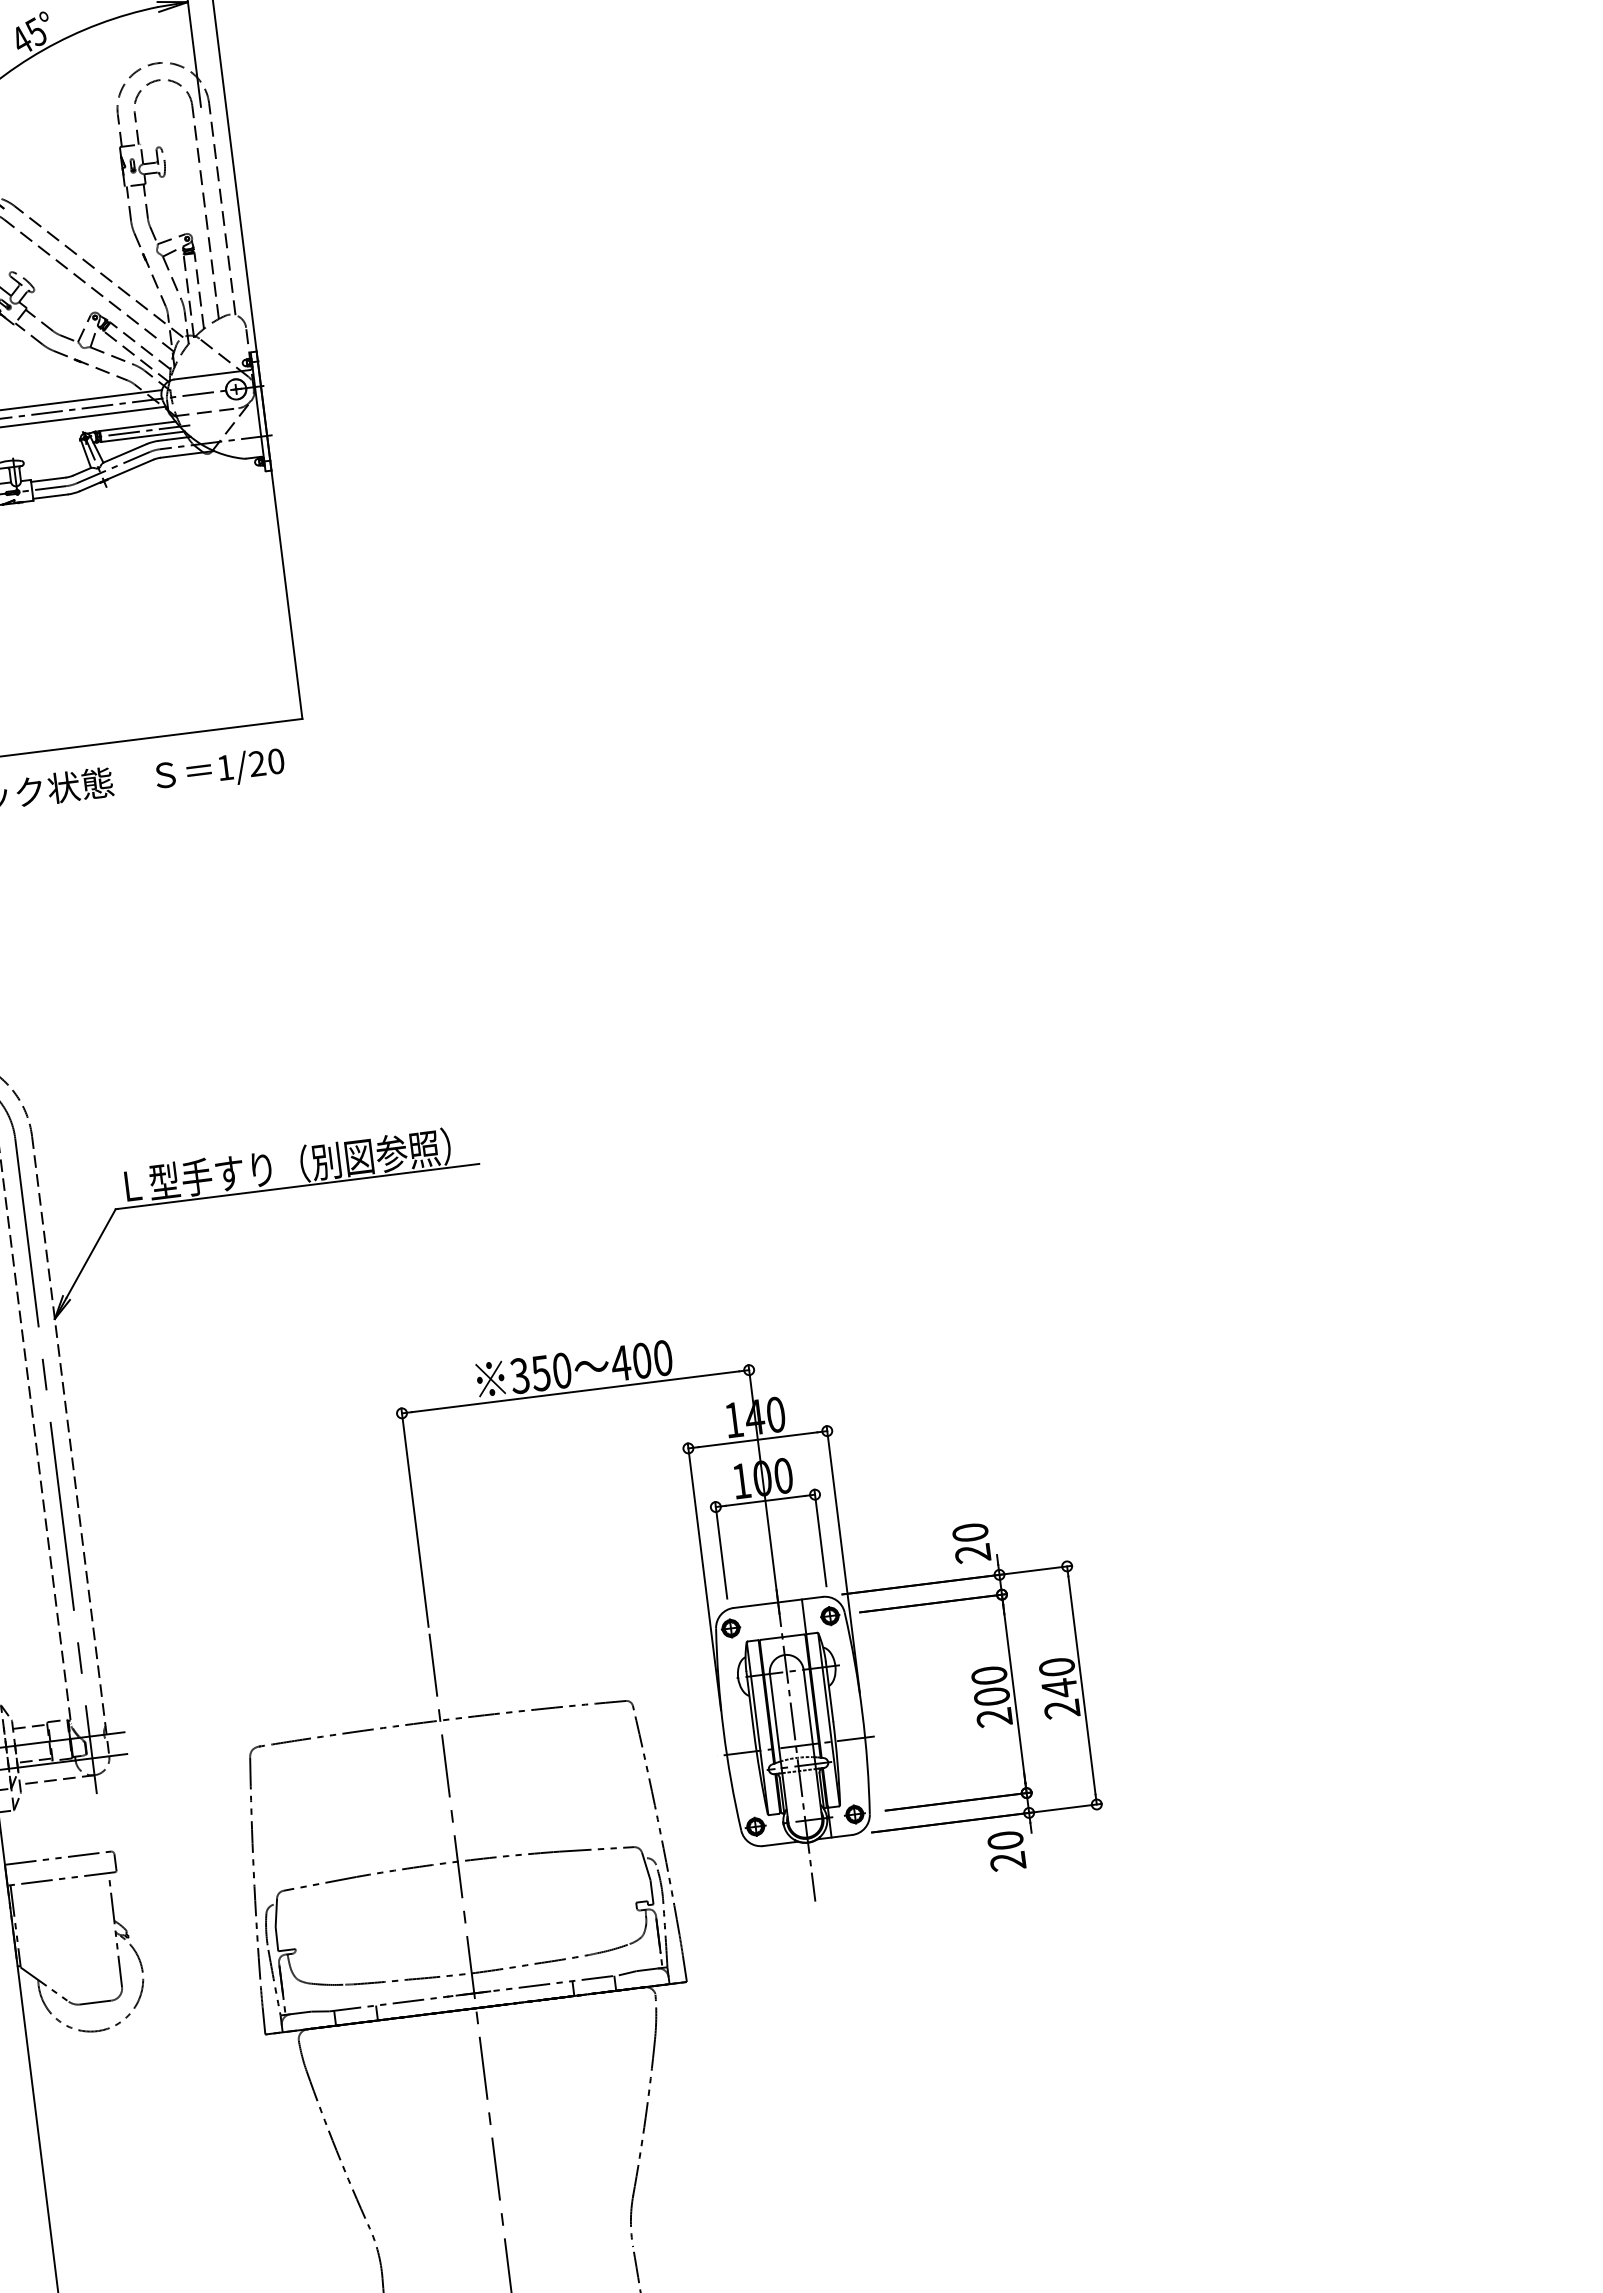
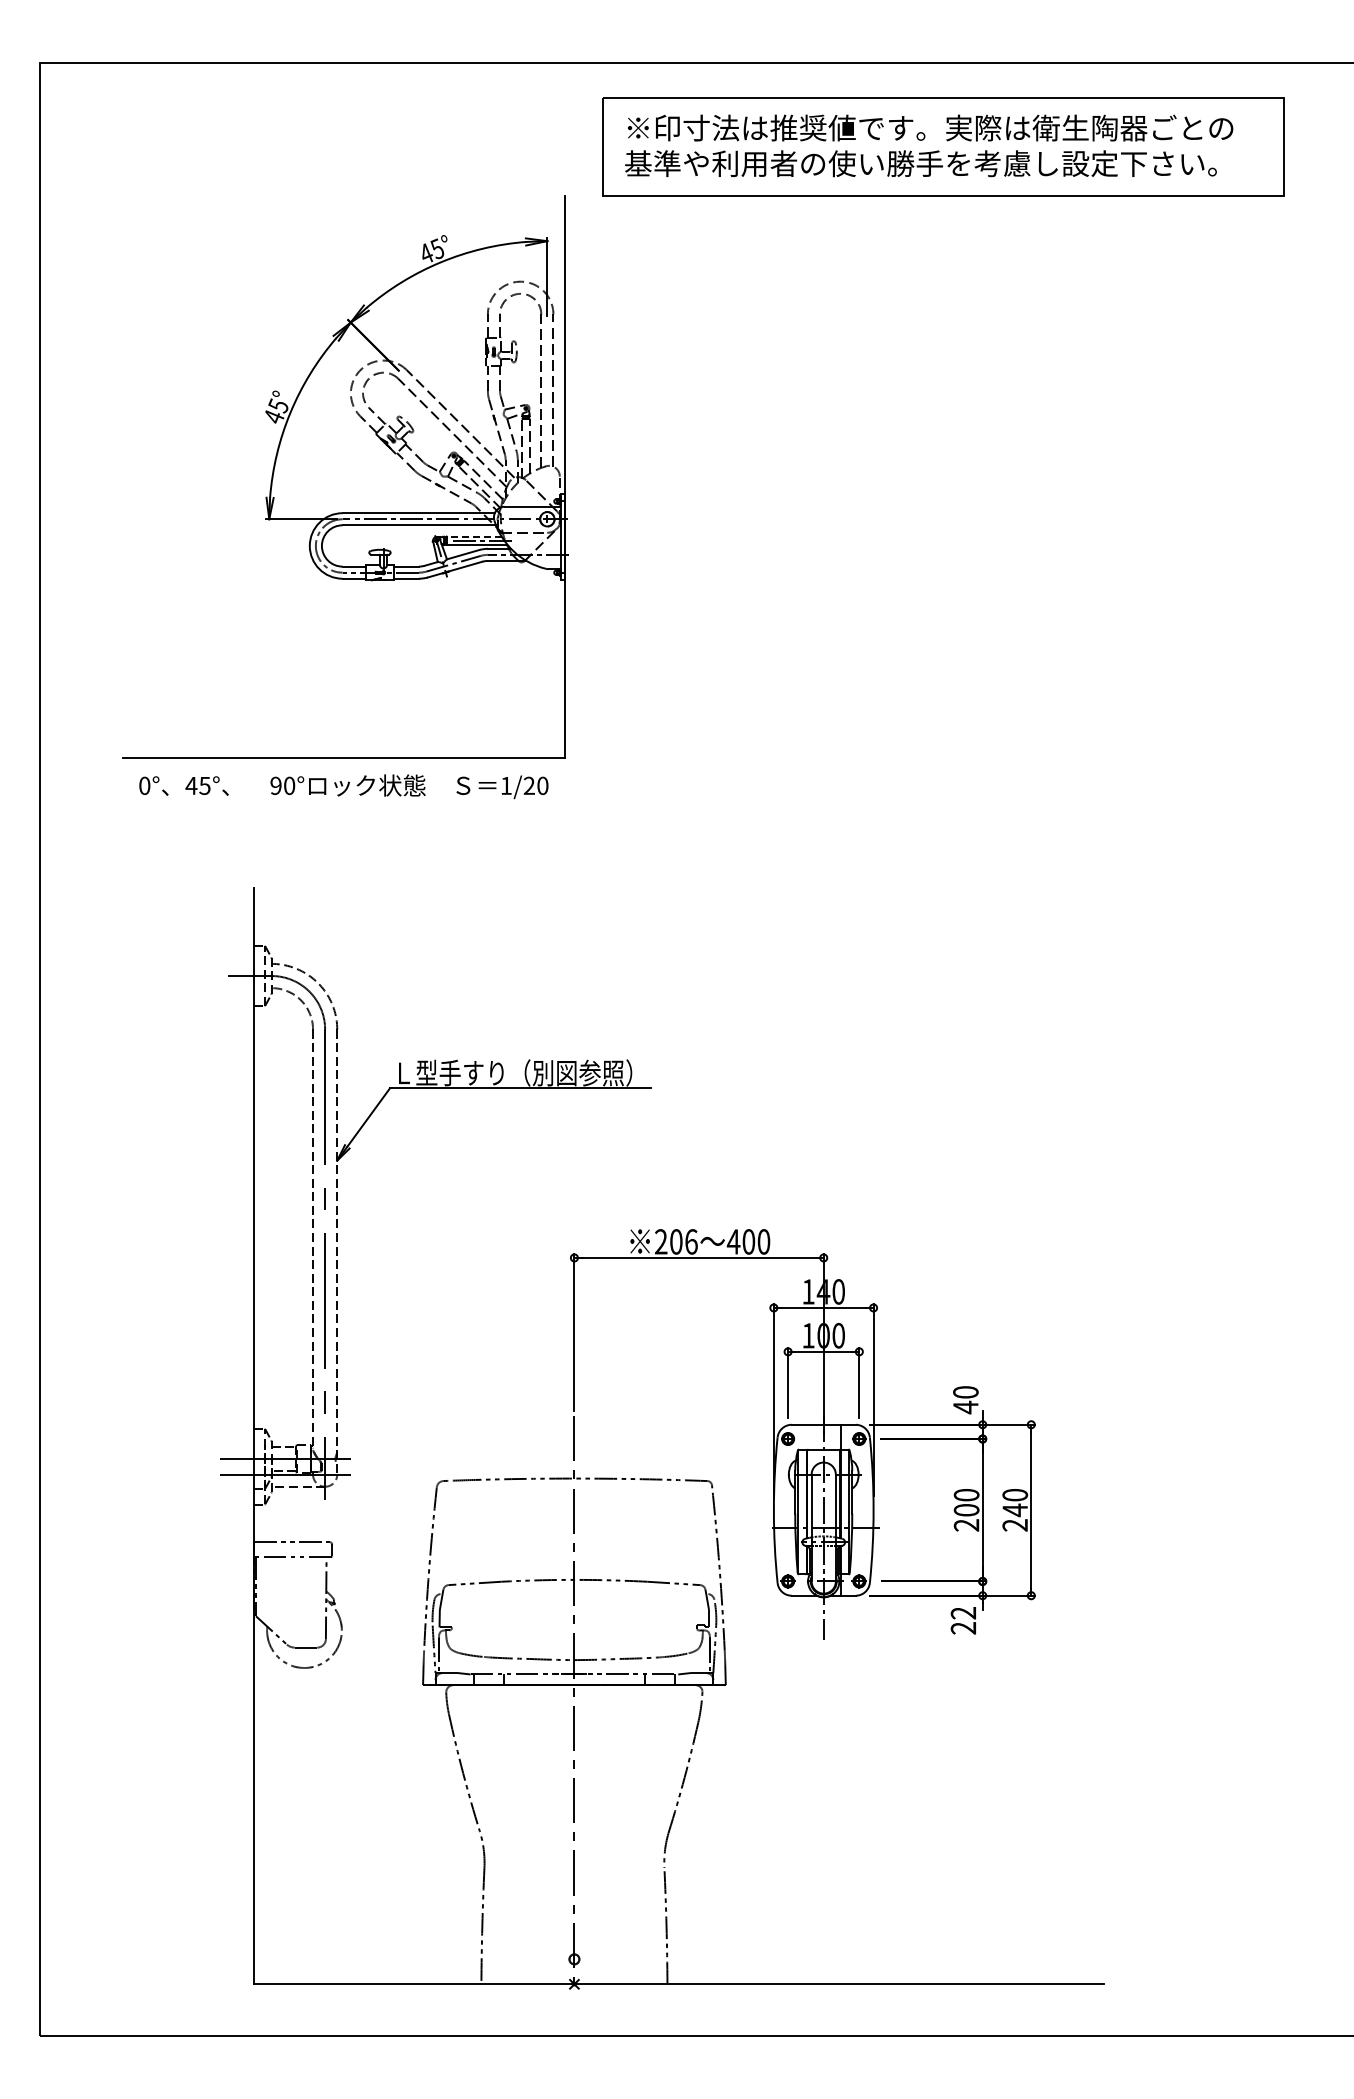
line: (137, 426) -> (474, 536), solid -> dashed
text: (539, 1372) -> (675, 1241), 350 -> 206
text: (972, 1553) -> (965, 1407), 20 -> 40
text: (1005, 1841) -> (963, 1613), 20 -> 22

